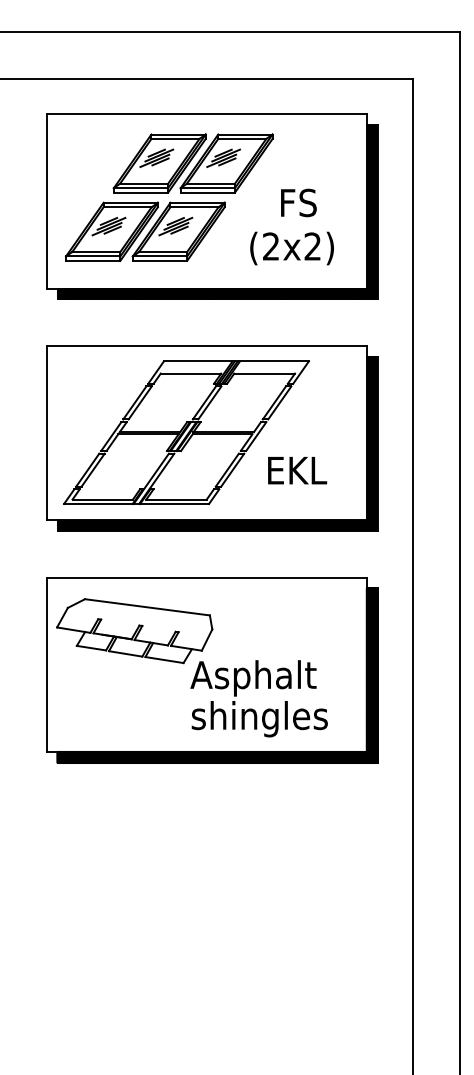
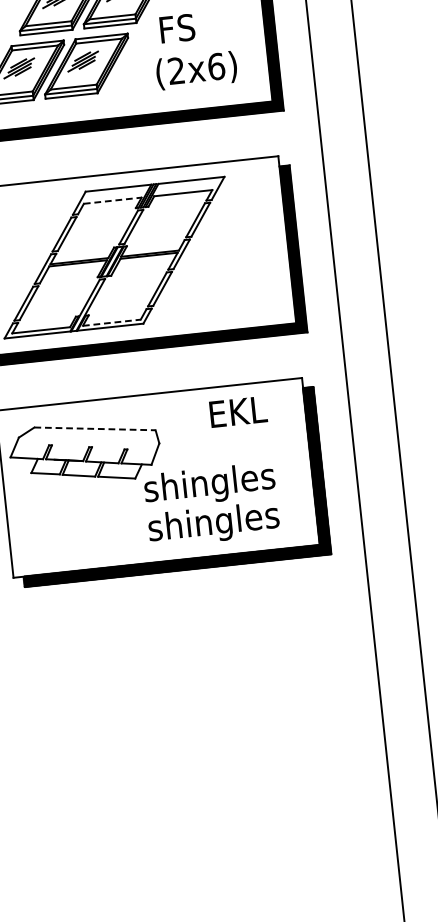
text: (298, 202) -> (177, 28), moved
text: (312, 246) -> (216, 66), (2x2) -> (2x6)
line: (191, 373) -> (113, 200), solid -> dashed
text: (297, 470) -> (238, 411), moved
line: (177, 499) -> (112, 322), solid -> dashed
line: (147, 607) -> (95, 429), solid -> dashed
text: (258, 678) -> (208, 485), Asphalt -> shingles

